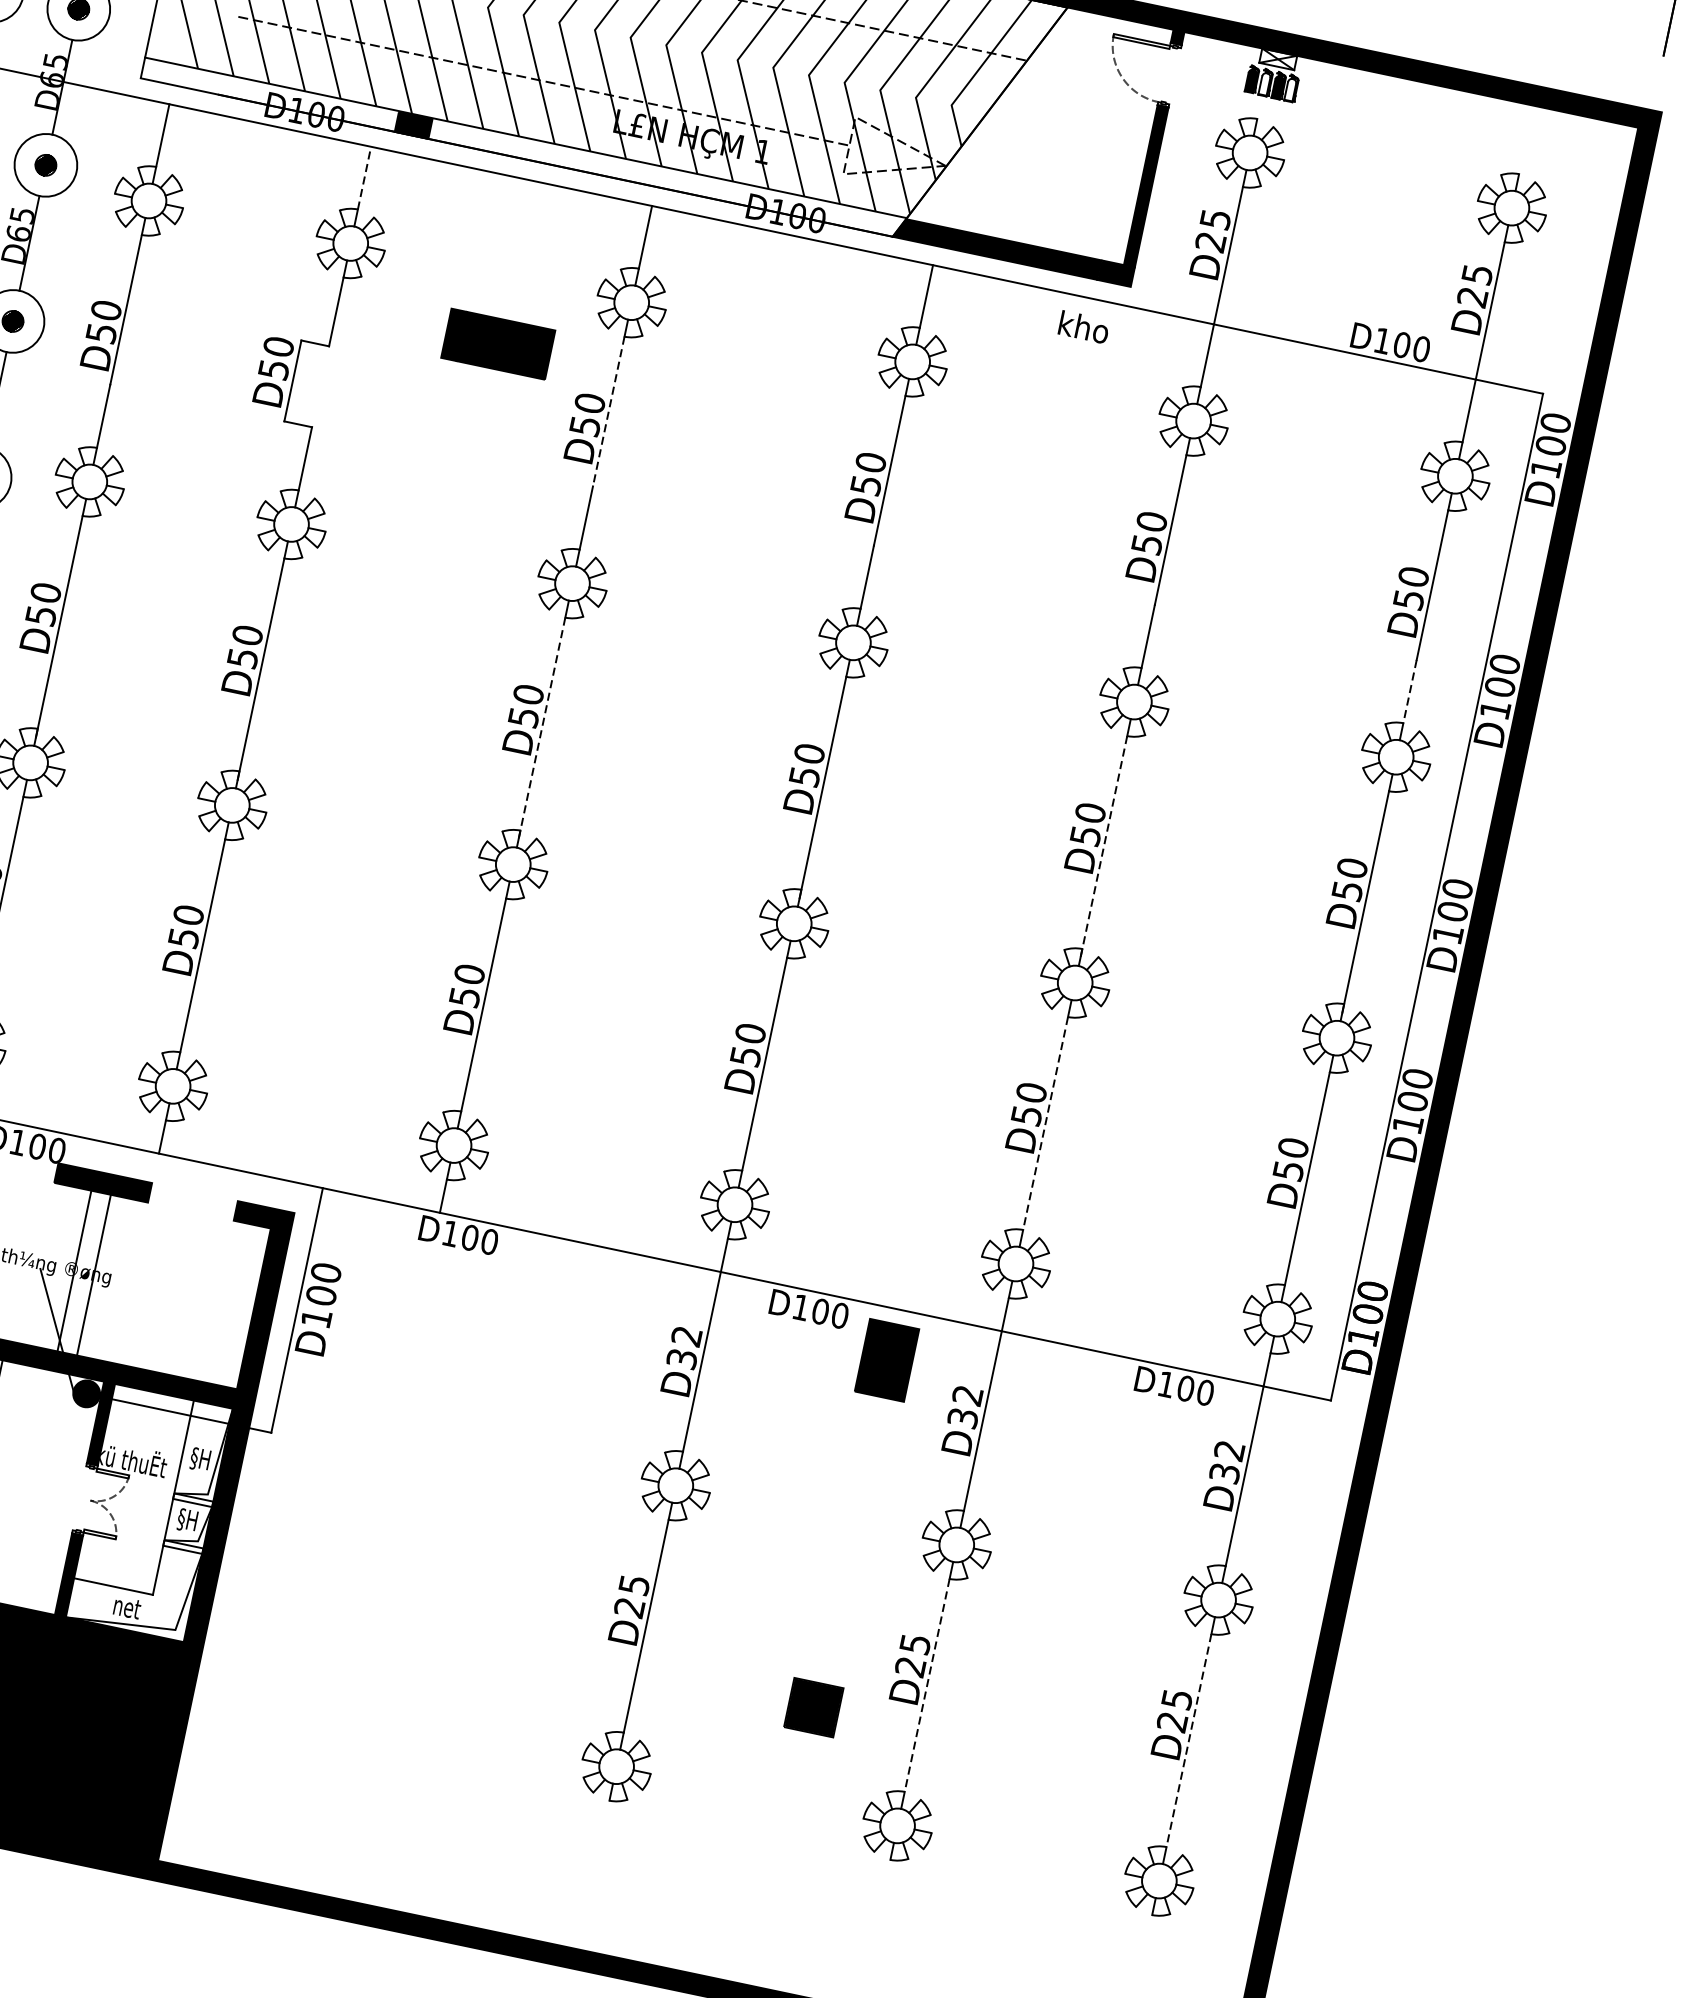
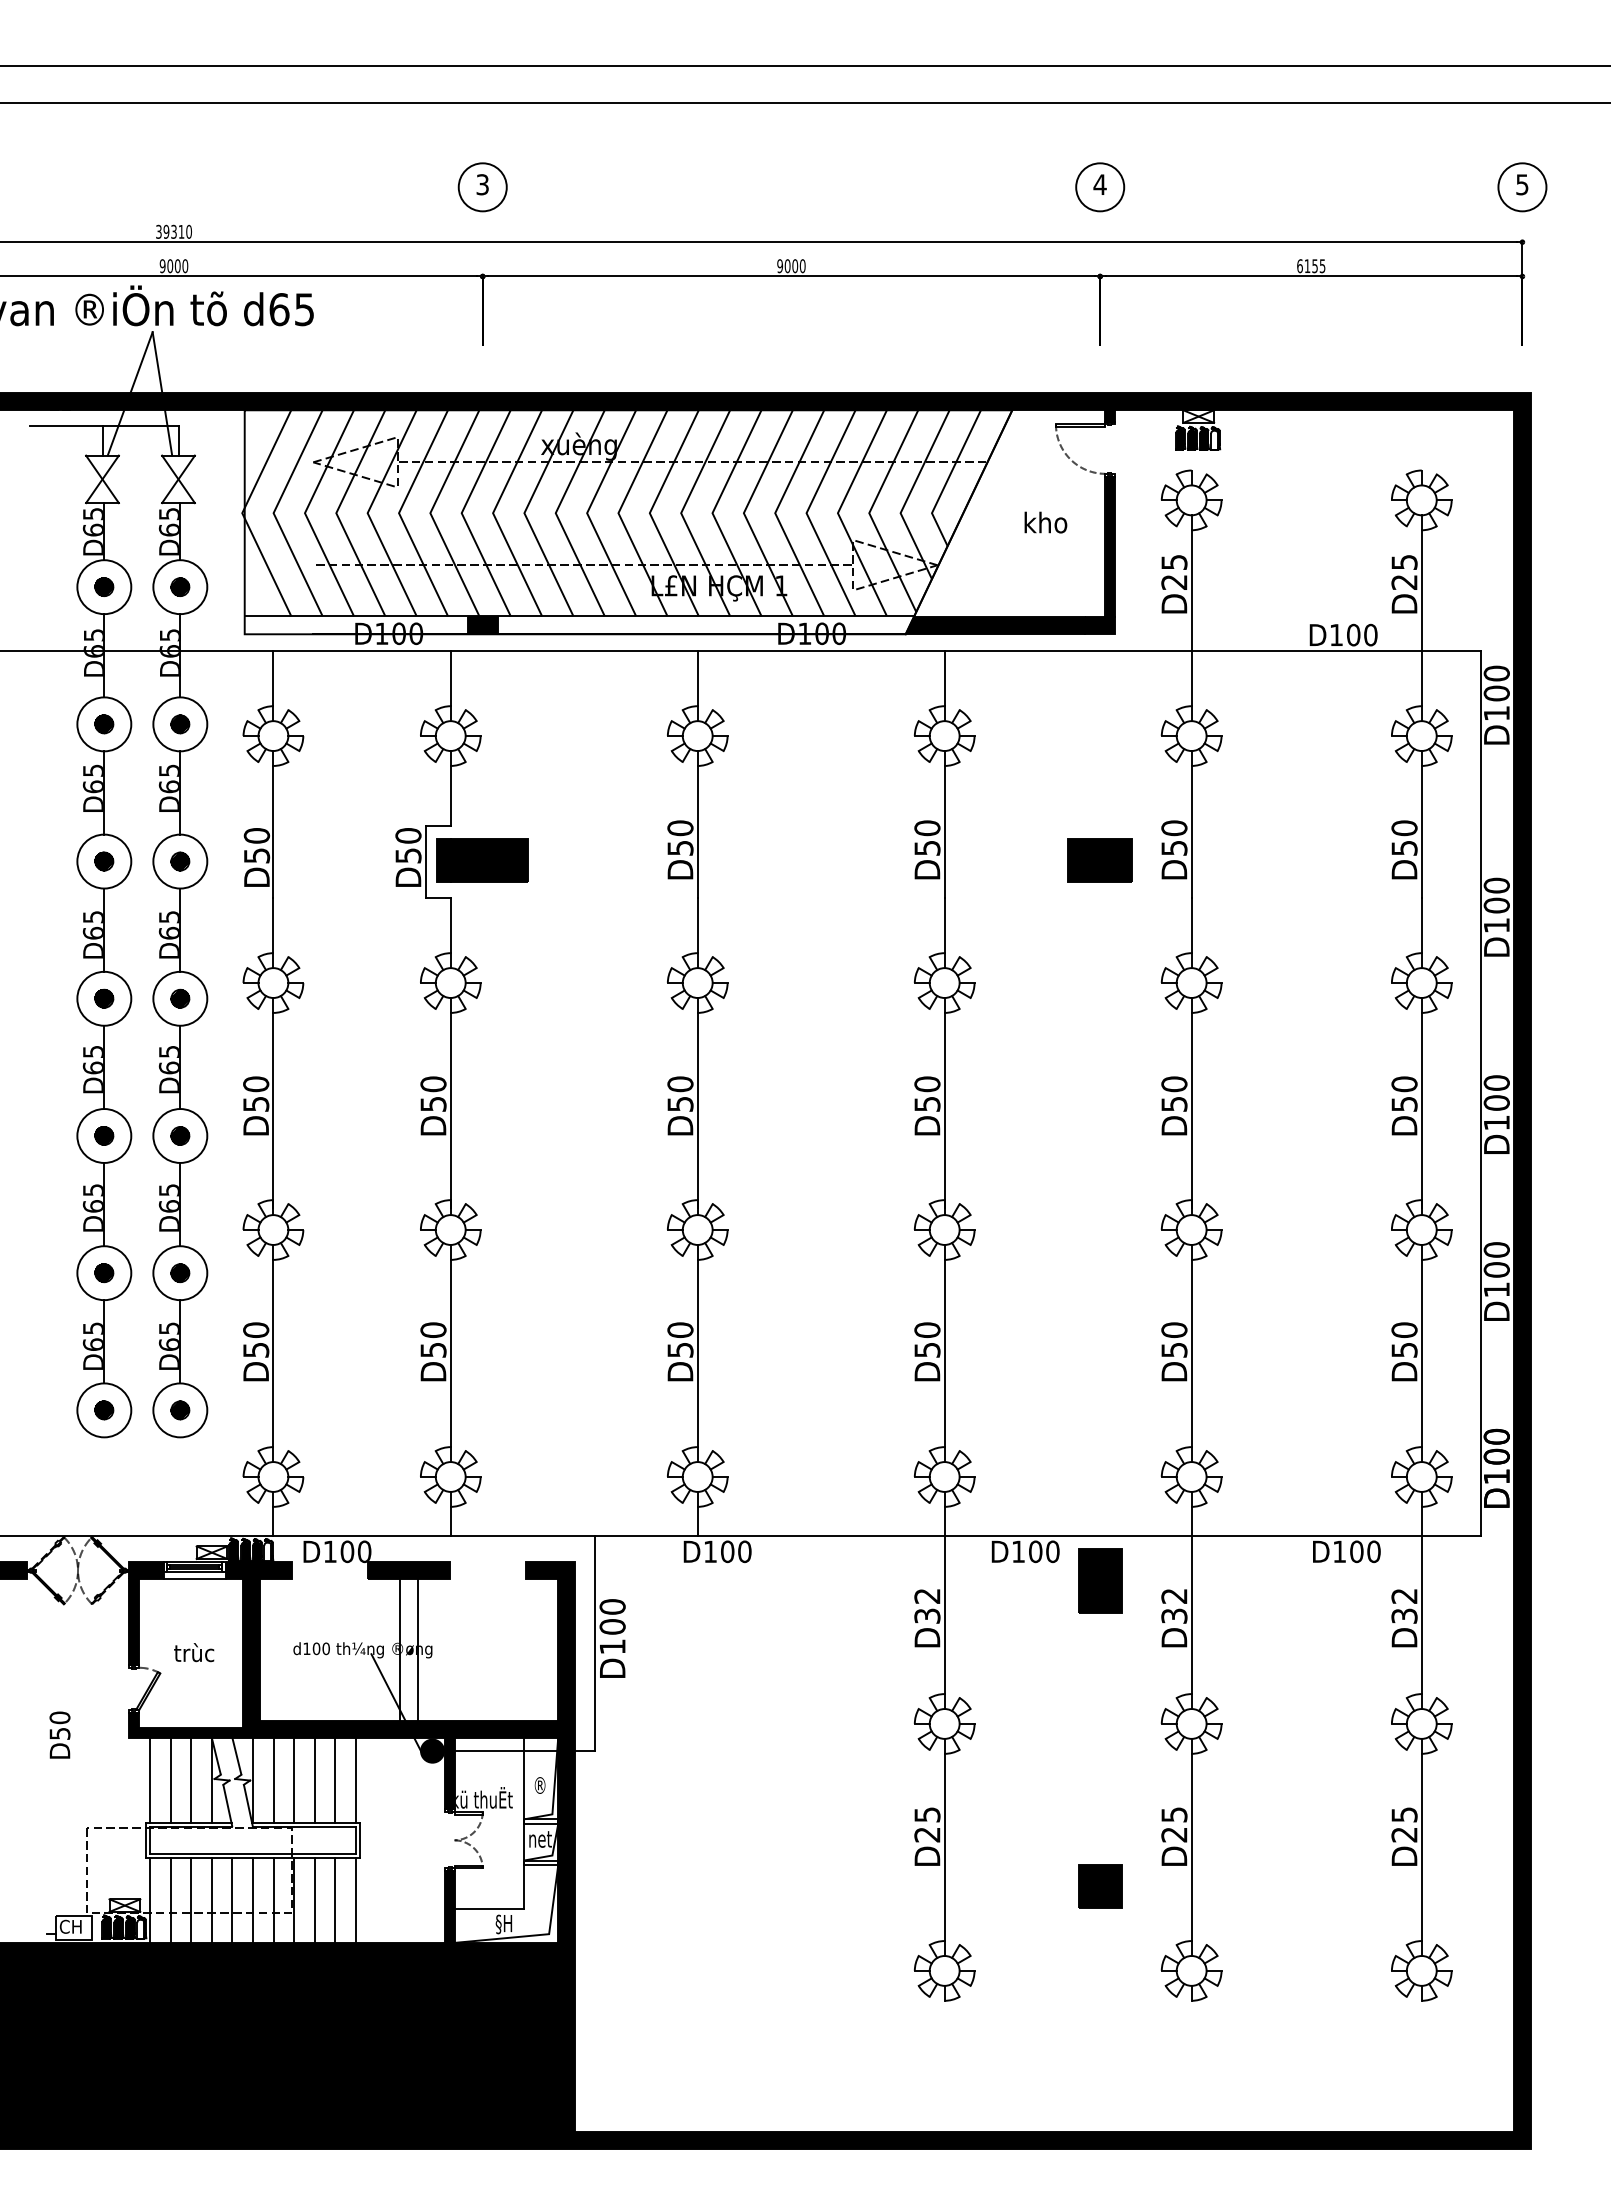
fill: (1264, 83) -> (1191, 439), added
line: (364, 177) -> (450, 678), dashed -> solid
text: (1083, 327) -> (1045, 522), moved
part: (497, 343) -> (482, 860), moved
line: (608, 411) -> (697, 831), dashed -> solid
part: (1058, 540) -> (1099, 860), added
line: (1409, 691) -> (1421, 925), dashed -> solid
line: (541, 728) -> (697, 1110), dashed -> solid
line: (1103, 847) -> (1191, 1110), dashed -> solid
line: (1045, 1123) -> (1191, 1353), dashed -> solid
text: (199, 1459) -> (539, 1786), §H -> ®
text: (188, 1520) -> (540, 1839), §H -> net
text: (126, 1608) -> (504, 1924), net -> §H
line: (926, 1685) -> (1191, 1847), dashed -> solid
line: (1188, 1740) -> (1421, 1847), dashed -> solid

